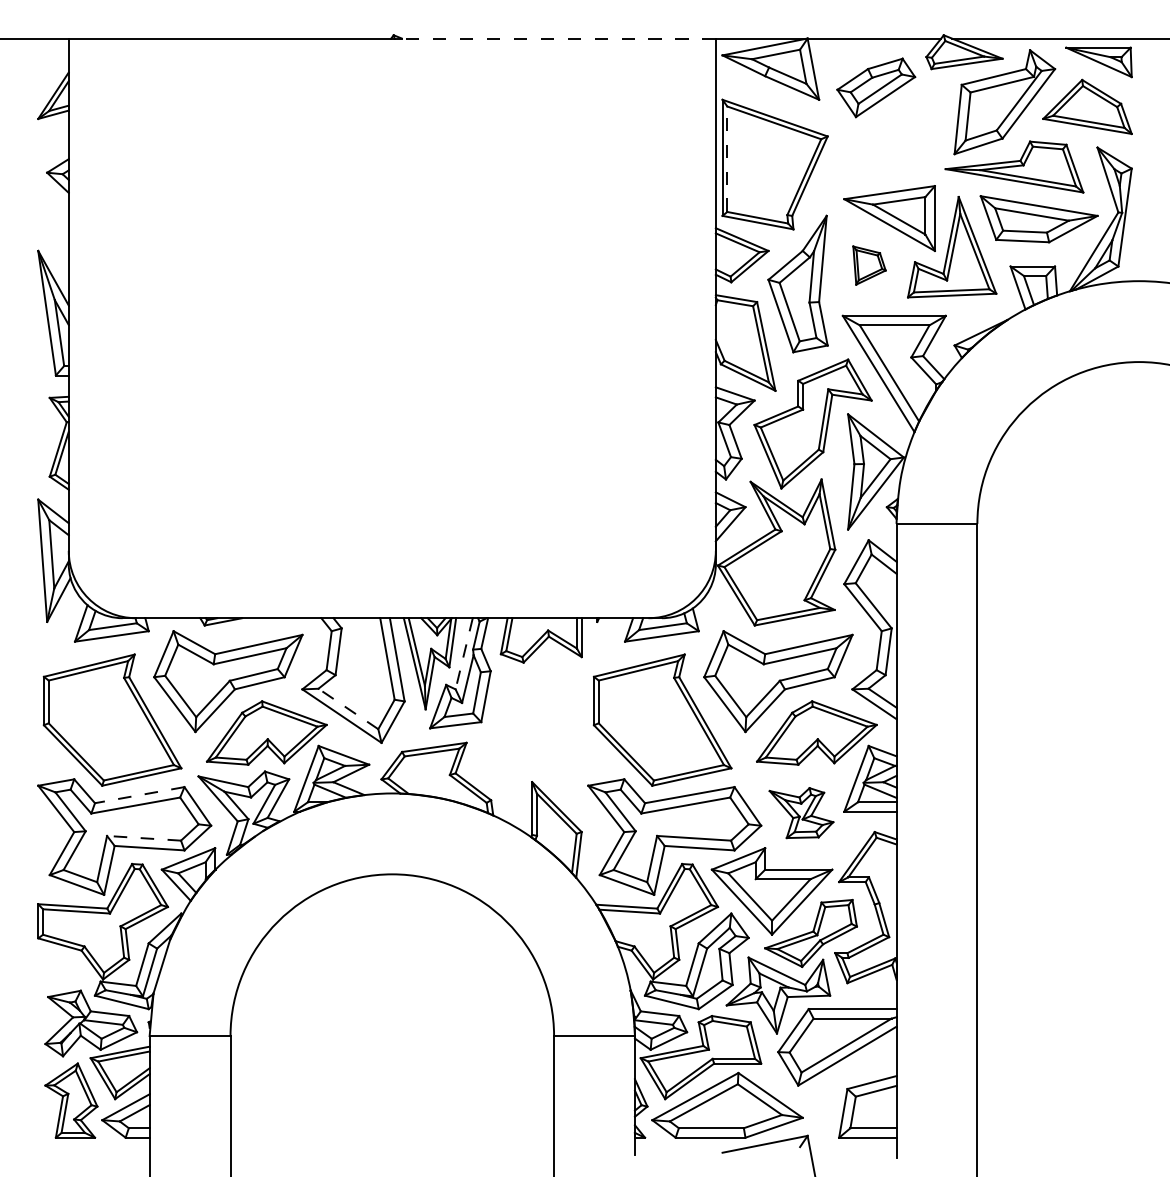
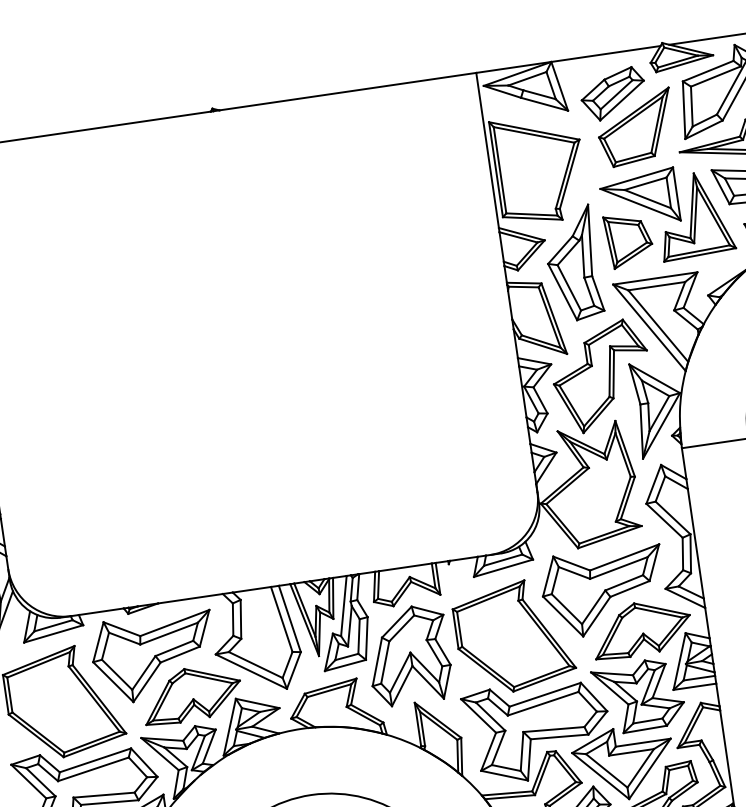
line: (558, 38) -> (347, 91), dashed -> solid
part: (897, 132) -> (636, 128), added
line: (727, 159) -> (500, 170), dashed -> solid
part: (869, 265) -> (629, 240), size x1.67
line: (464, 653) -> (344, 605), dashed -> solid
line: (347, 708) -> (254, 664), dashed -> solid
part: (532, 724) -> (408, 655), added
line: (139, 795) -> (95, 760), dashed -> solid
part: (801, 812) -> (638, 695), size x1.67
line: (143, 838) -> (103, 795), dashed -> solid

